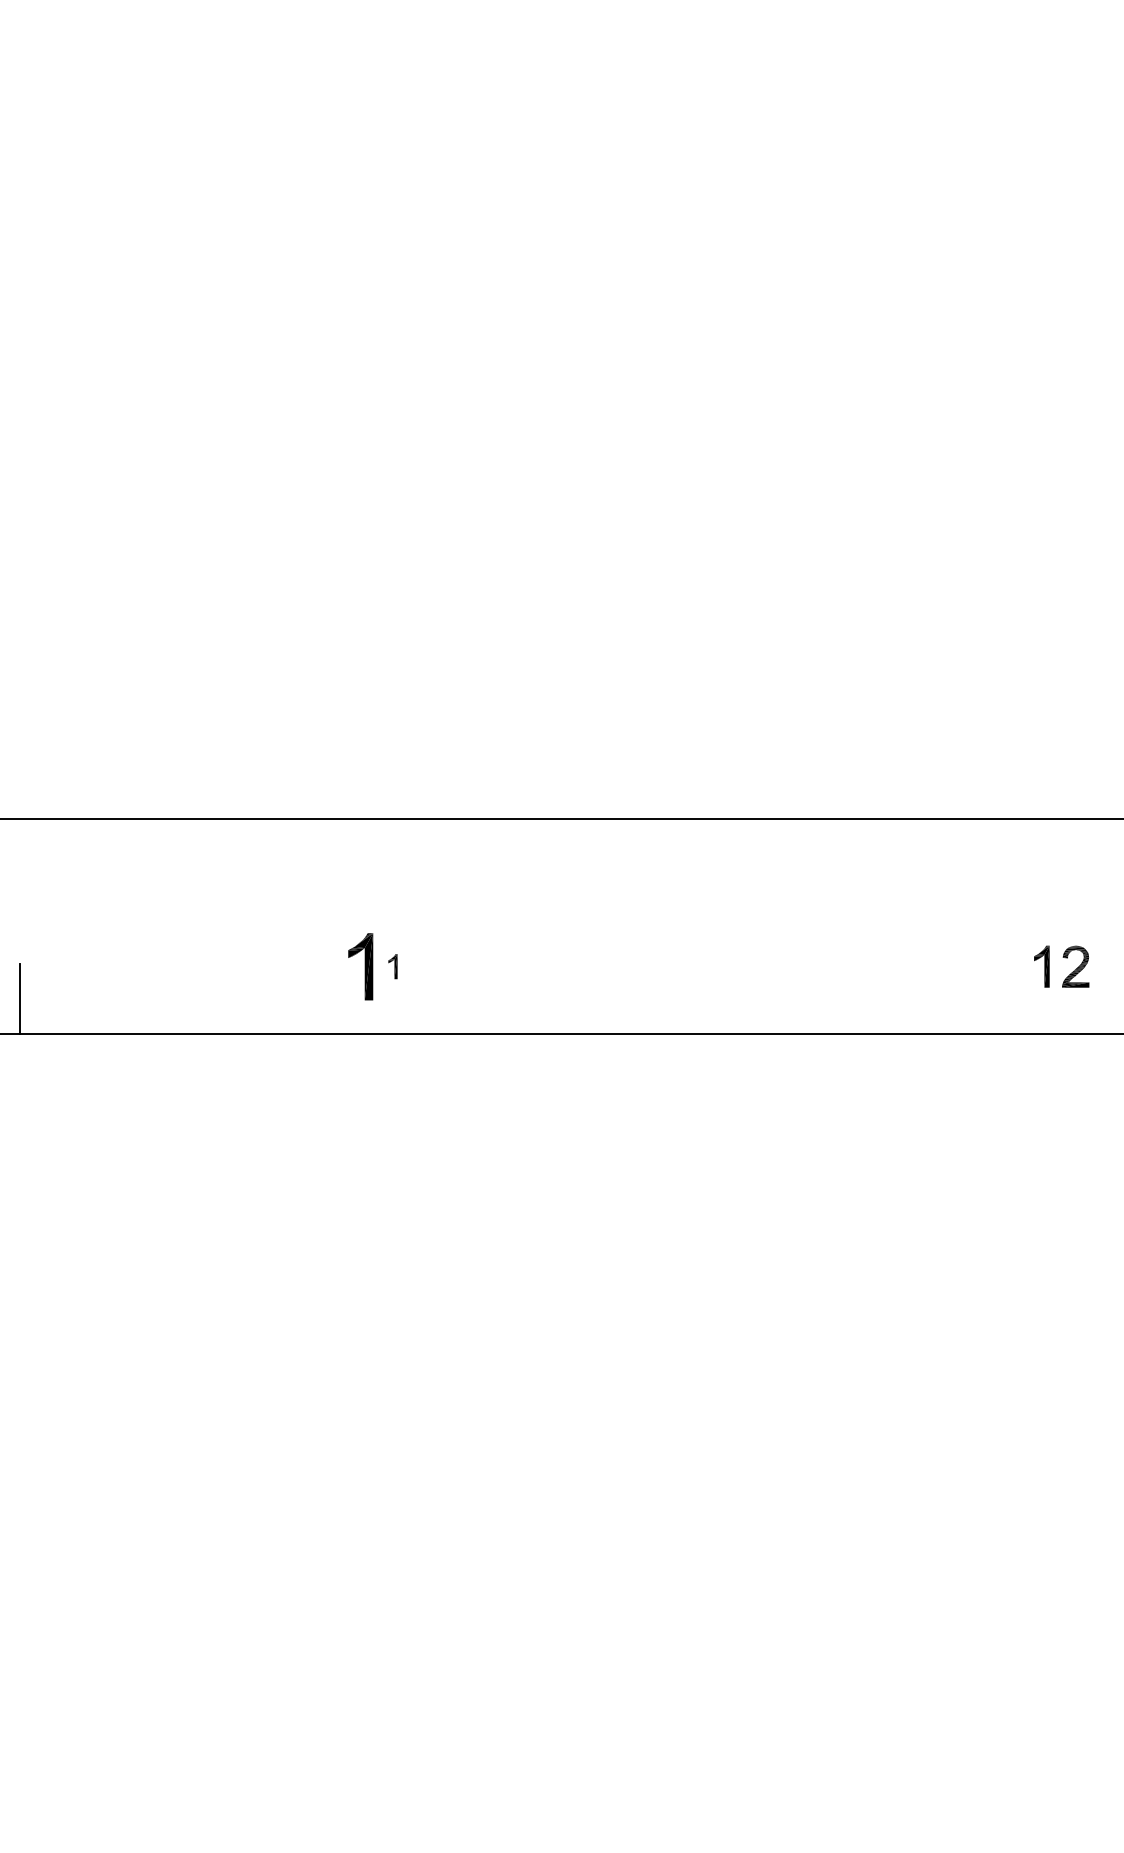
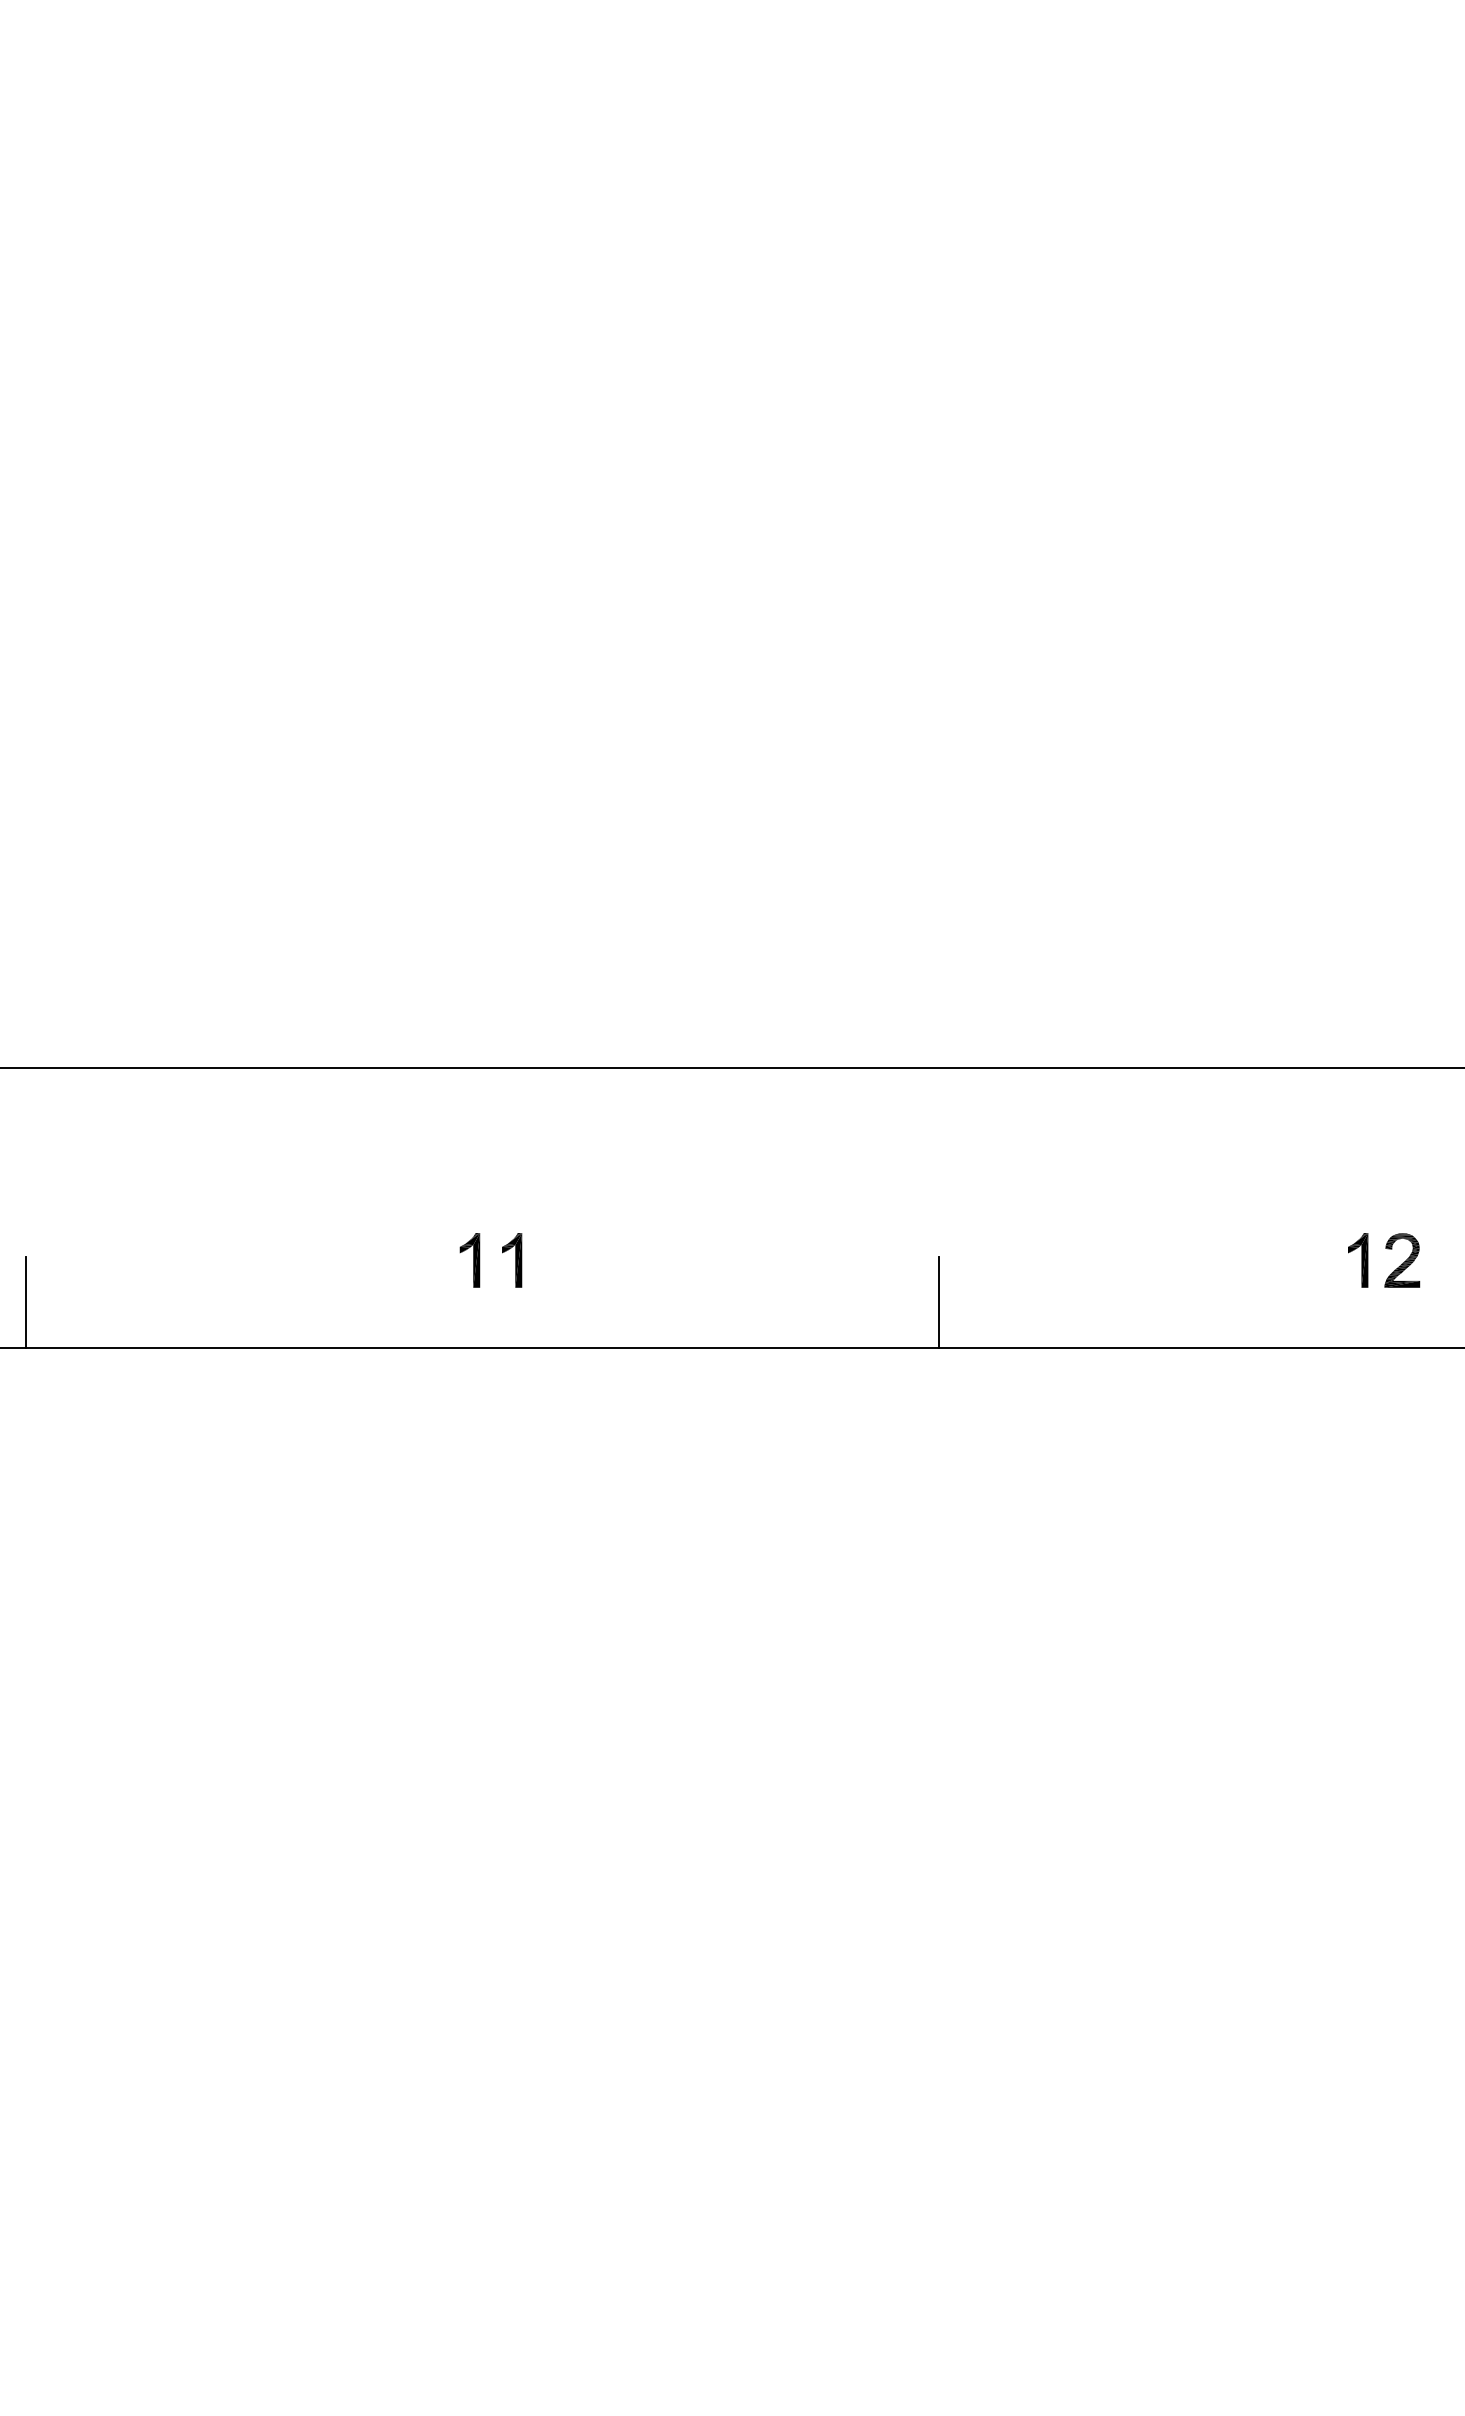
part: (360, 966) -> (469, 1260), size x0.62
part: (392, 966) -> (511, 1260), size x1.67
line: (720, 999) -> (939, 1303), added

